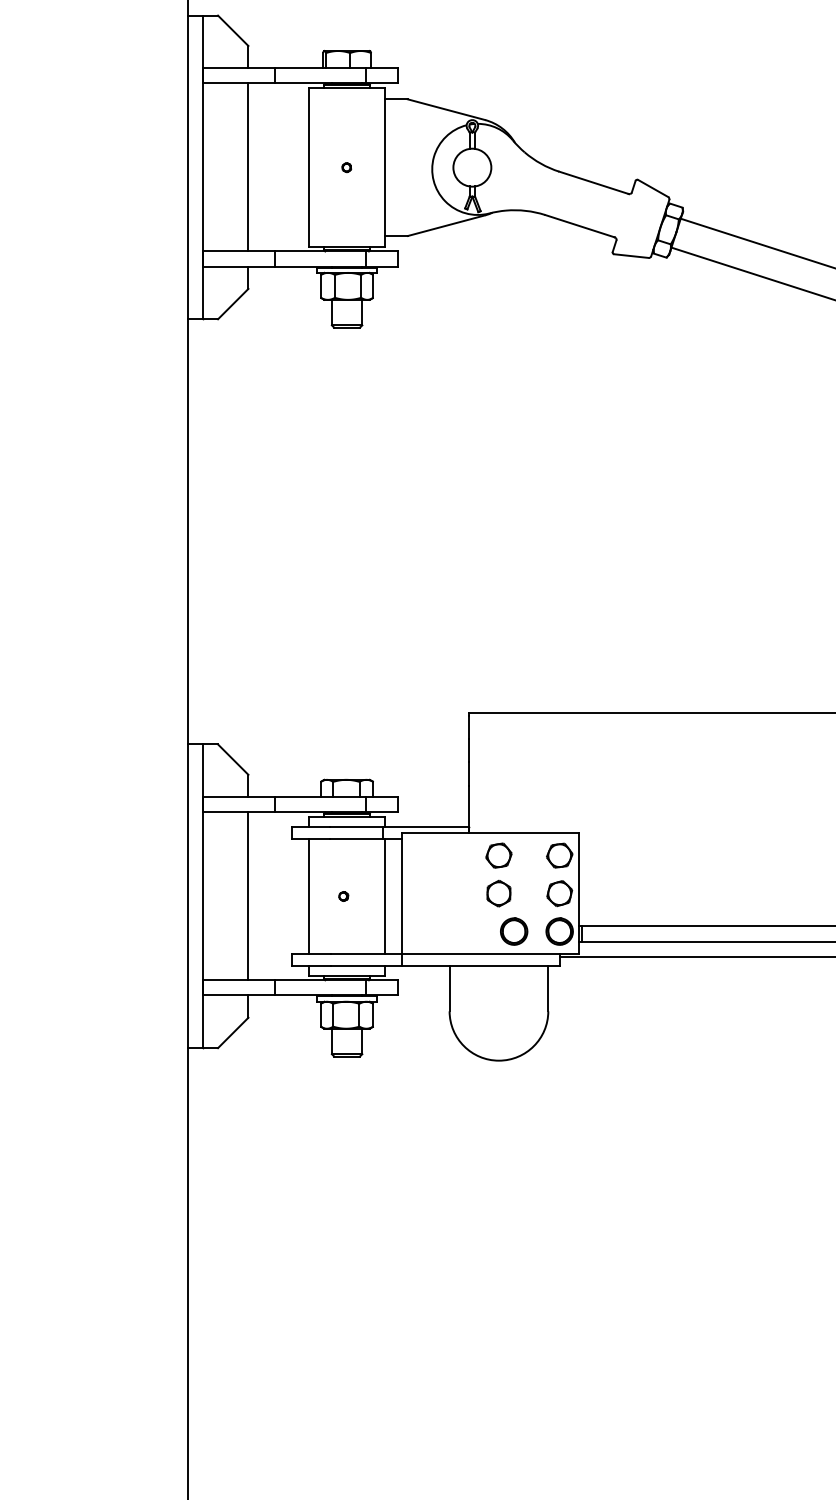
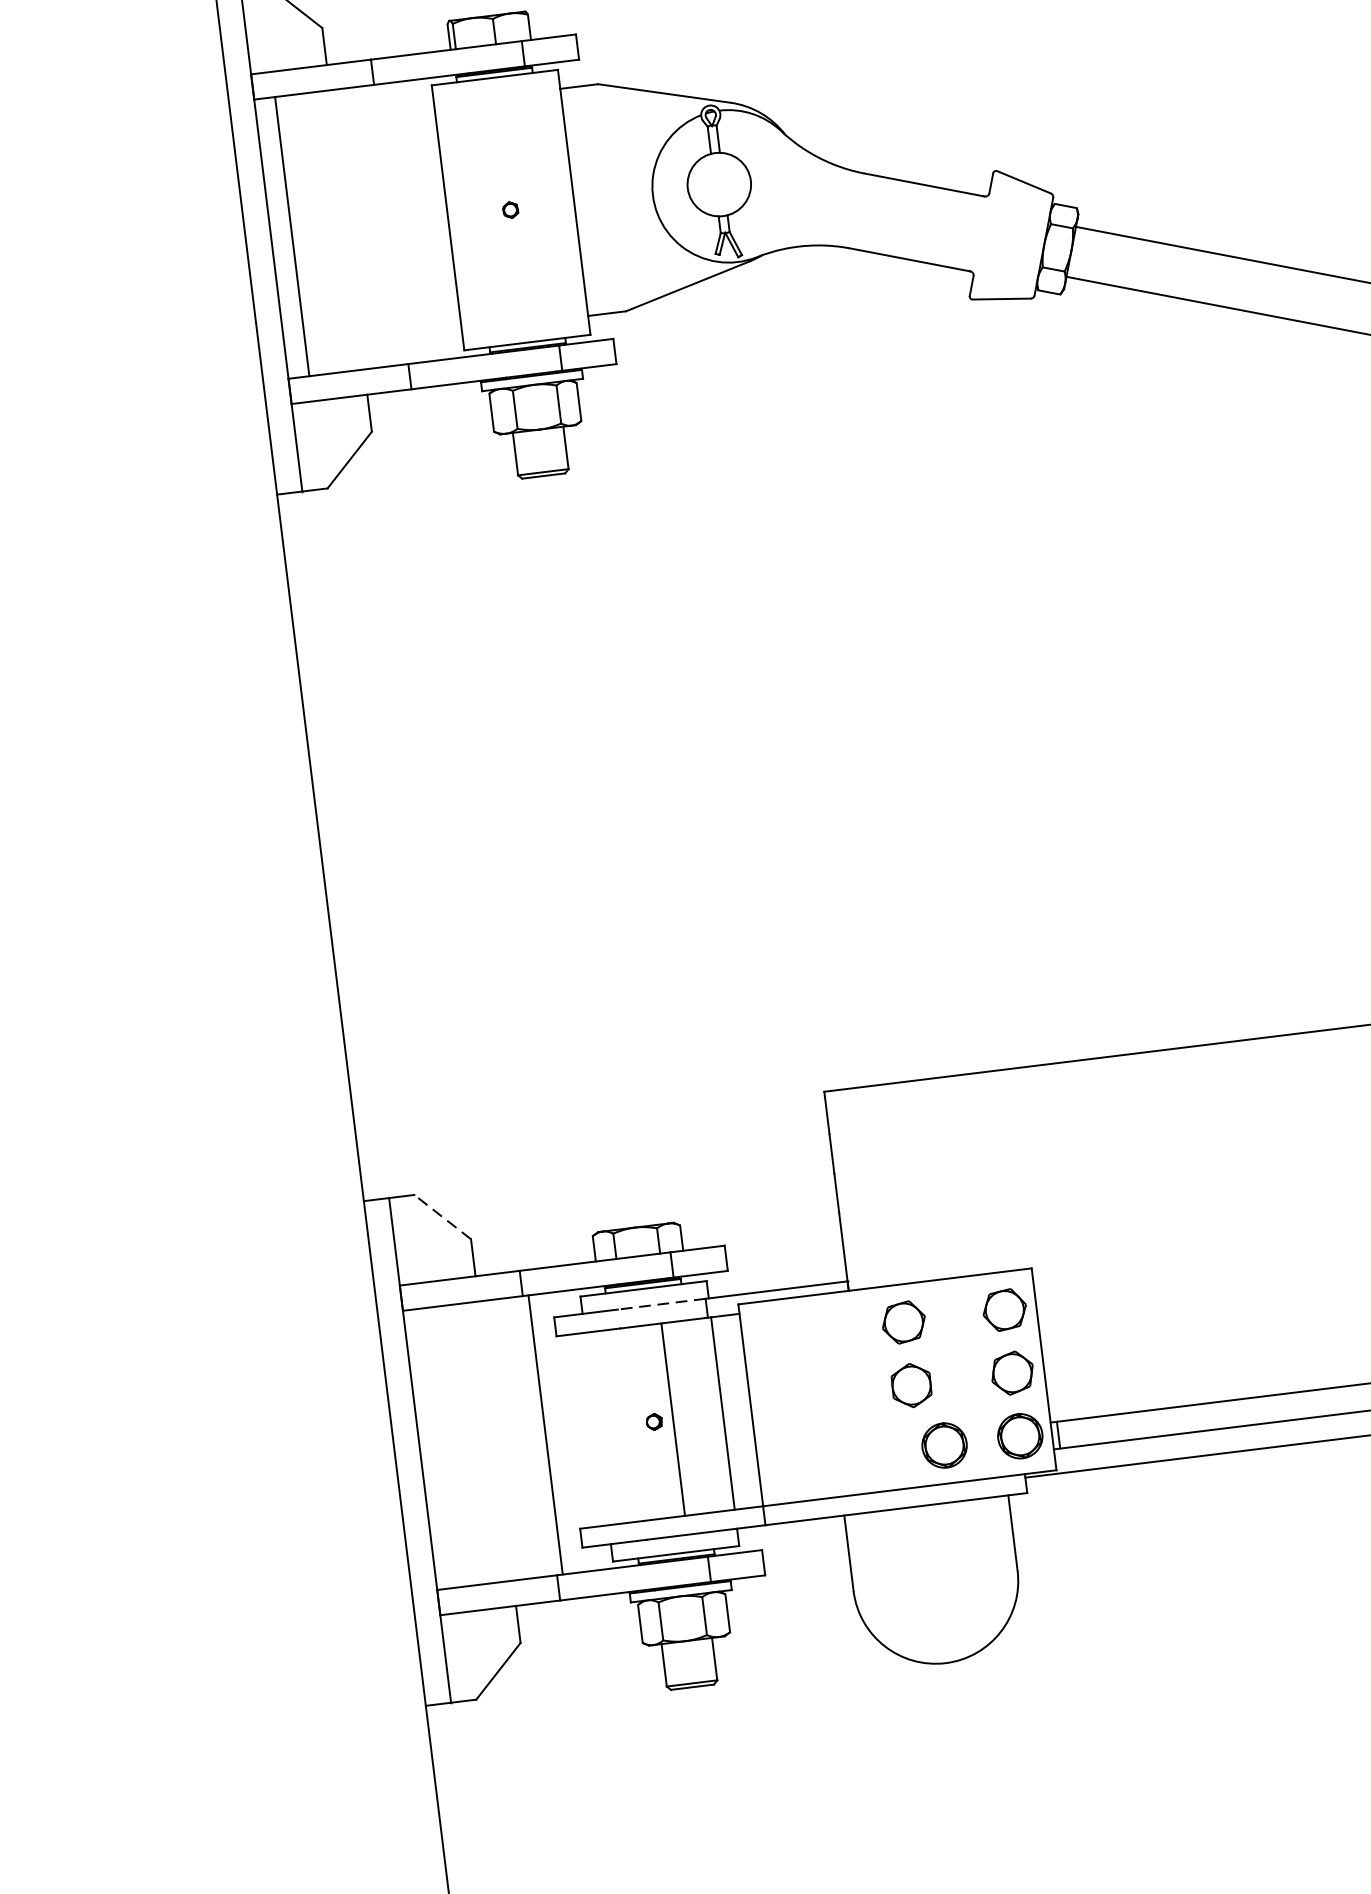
line: (248, 167) -> (292, 236), moved
line: (232, 759) -> (441, 1217), solid -> dashed
line: (356, 827) -> (661, 1304), solid -> dashed
line: (248, 896) -> (545, 1435), moved
line: (309, 896) -> (673, 1419), moved

